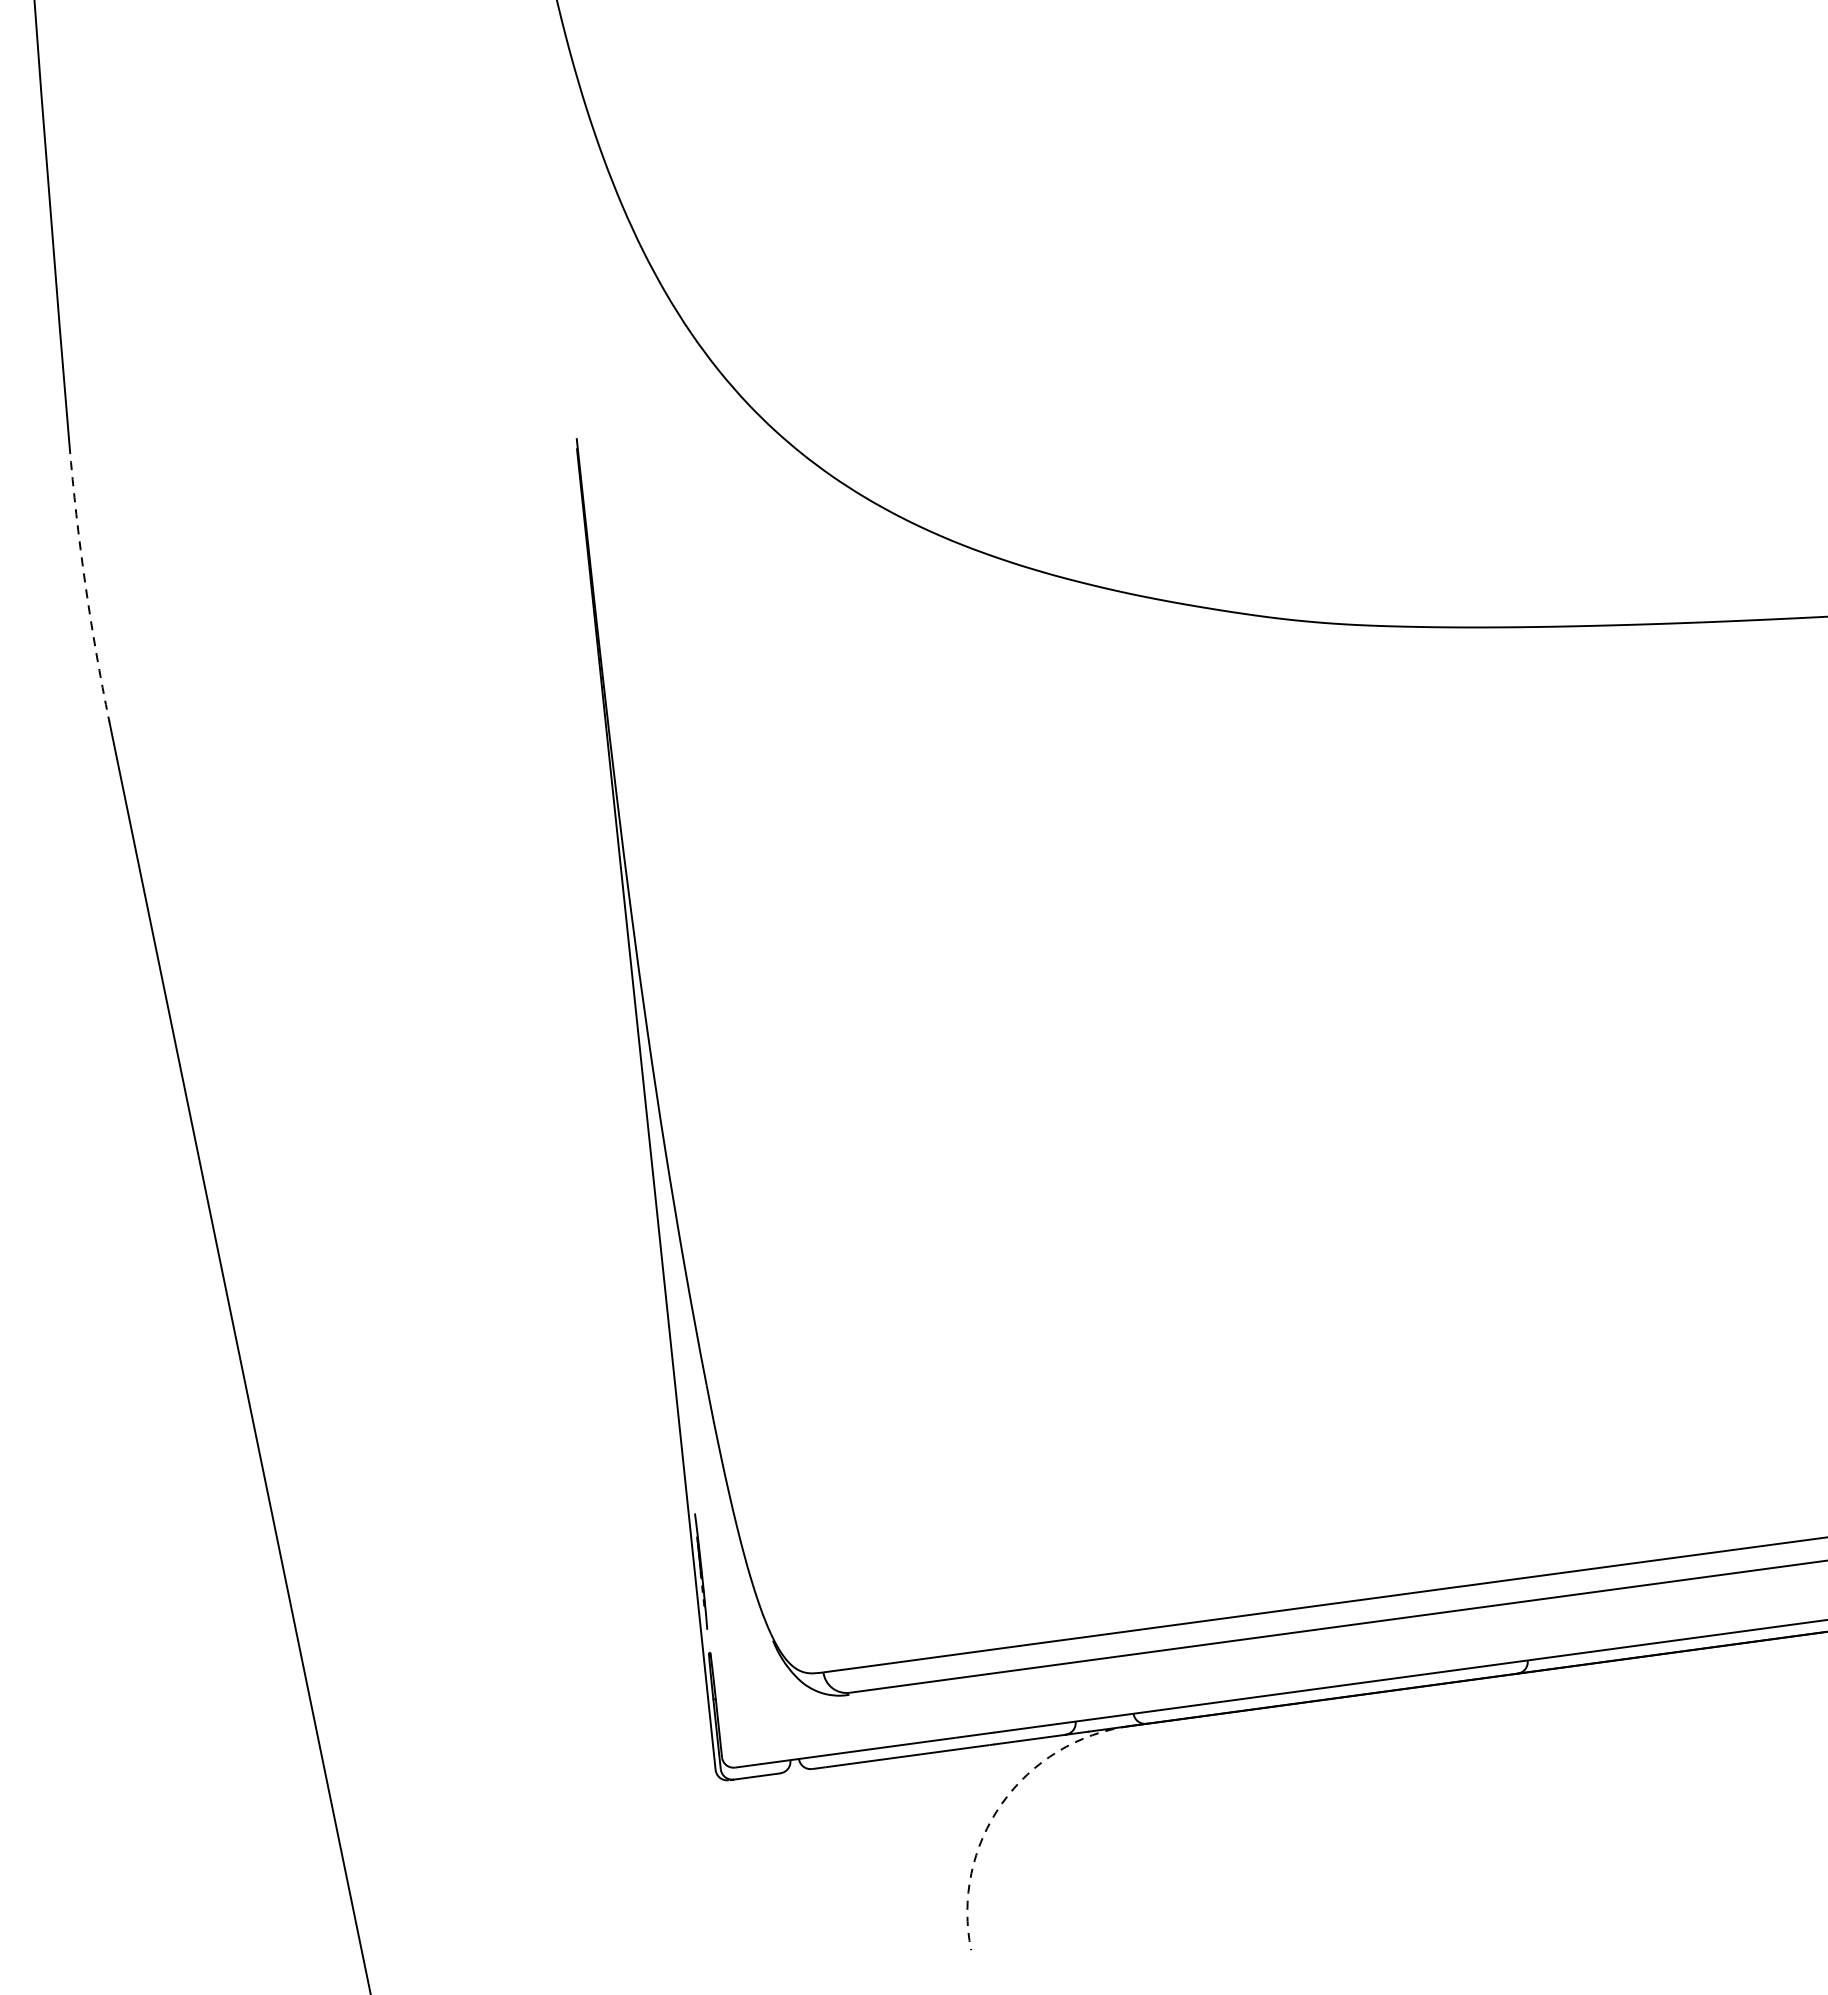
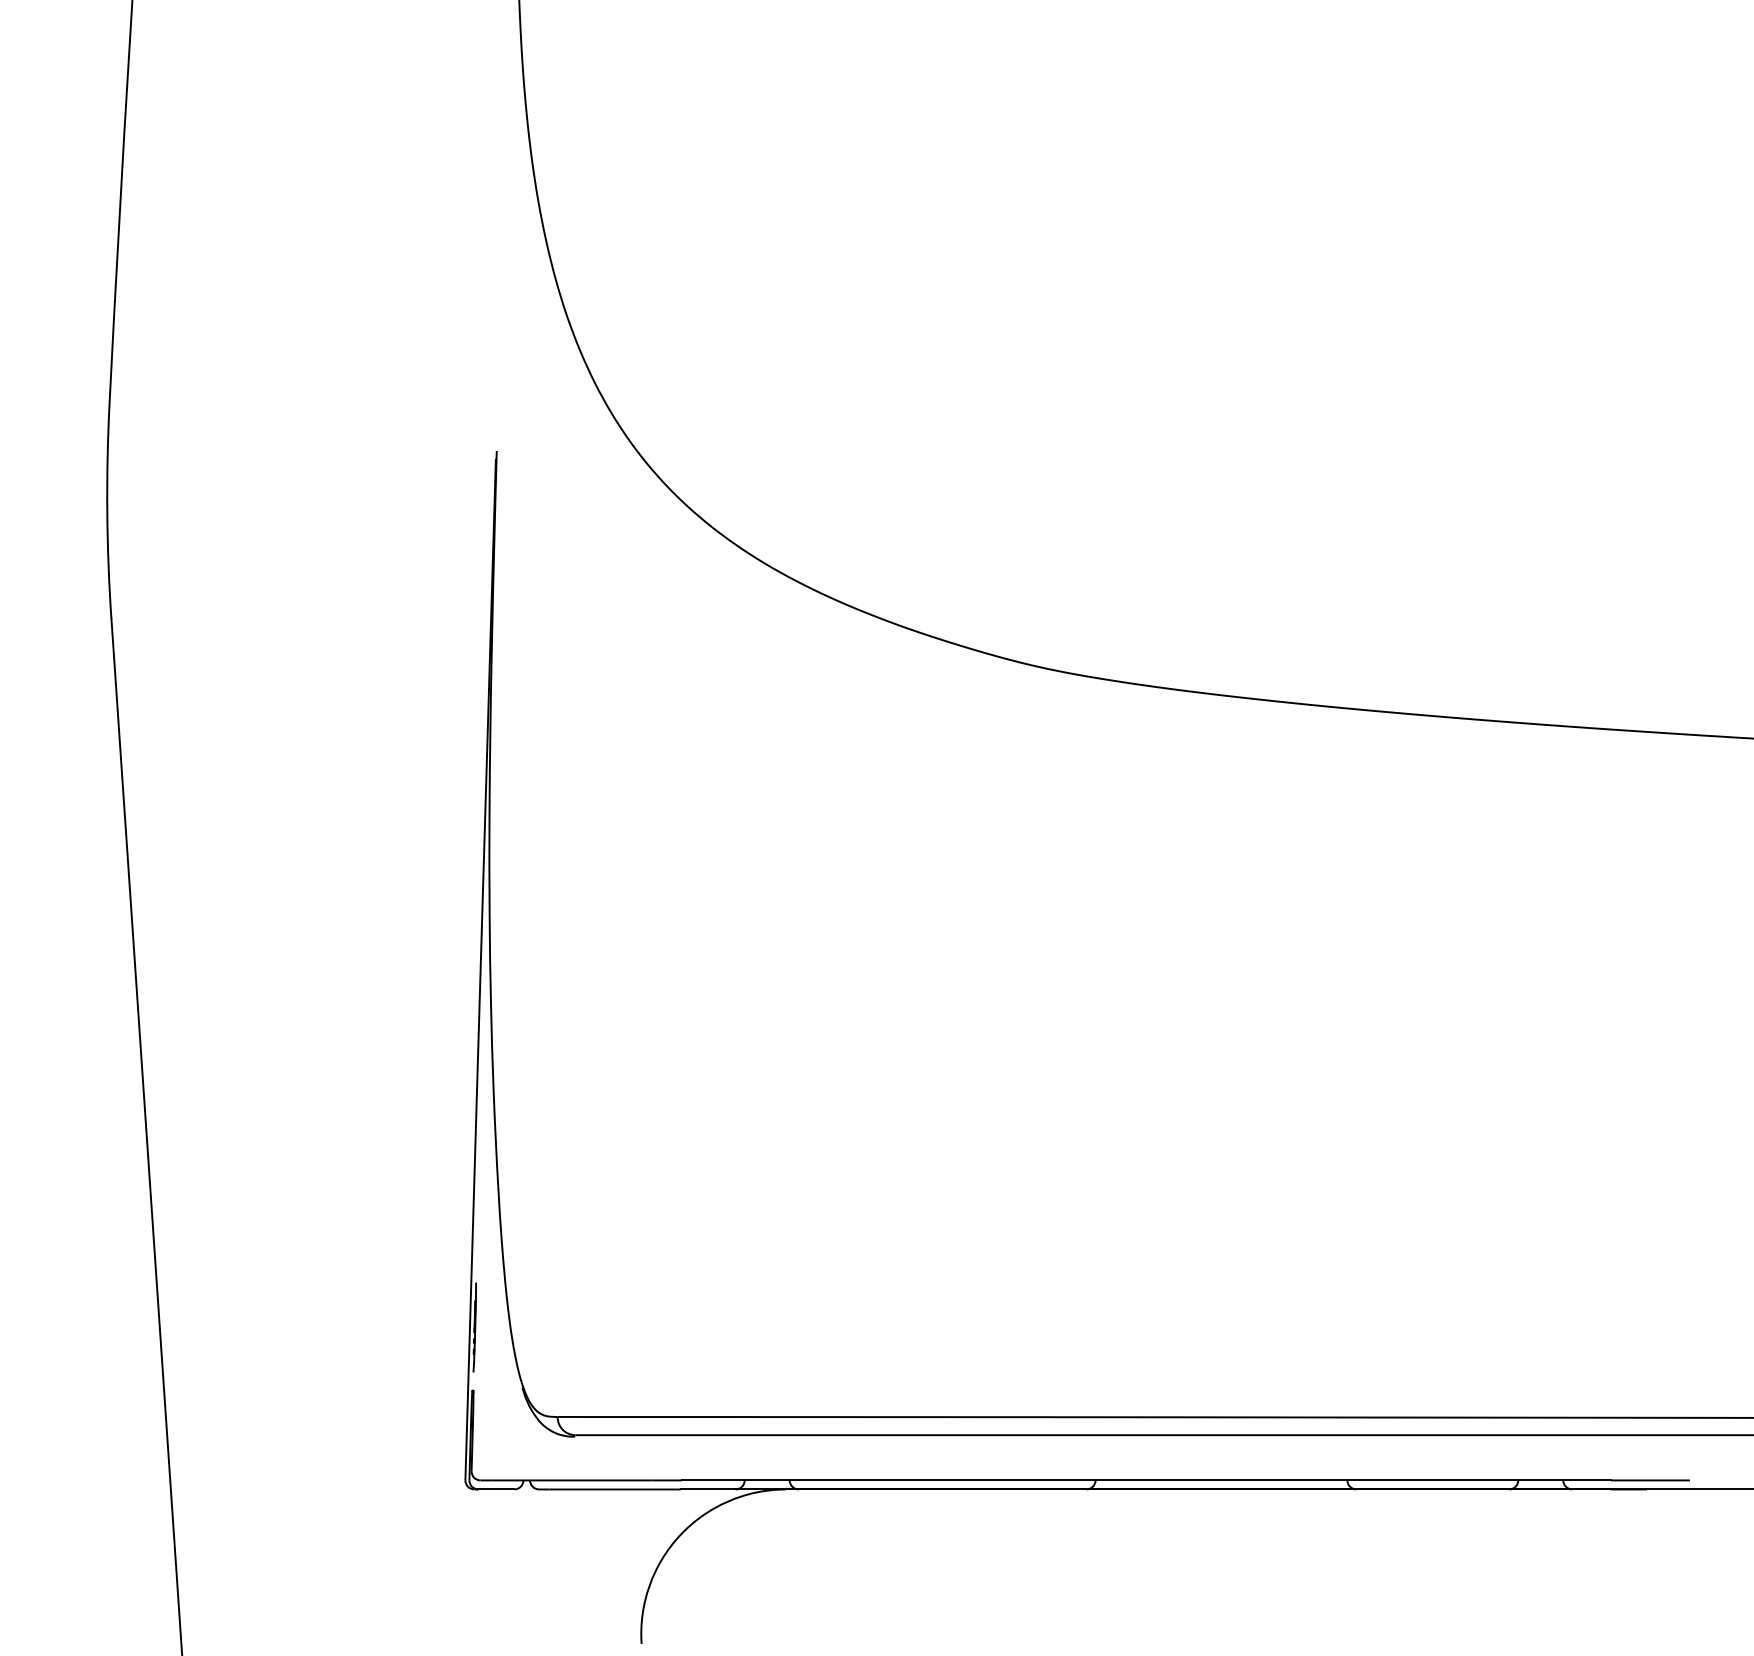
arc: (85, 583) -> (107, 511), dashed -> solid
arc: (1002, 1803) -> (680, 1535), dashed -> solid

